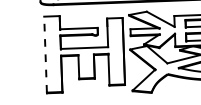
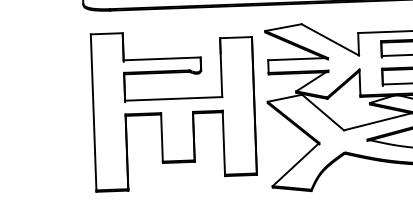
line: (45, 54) -> (93, 112), dashed -> solid

